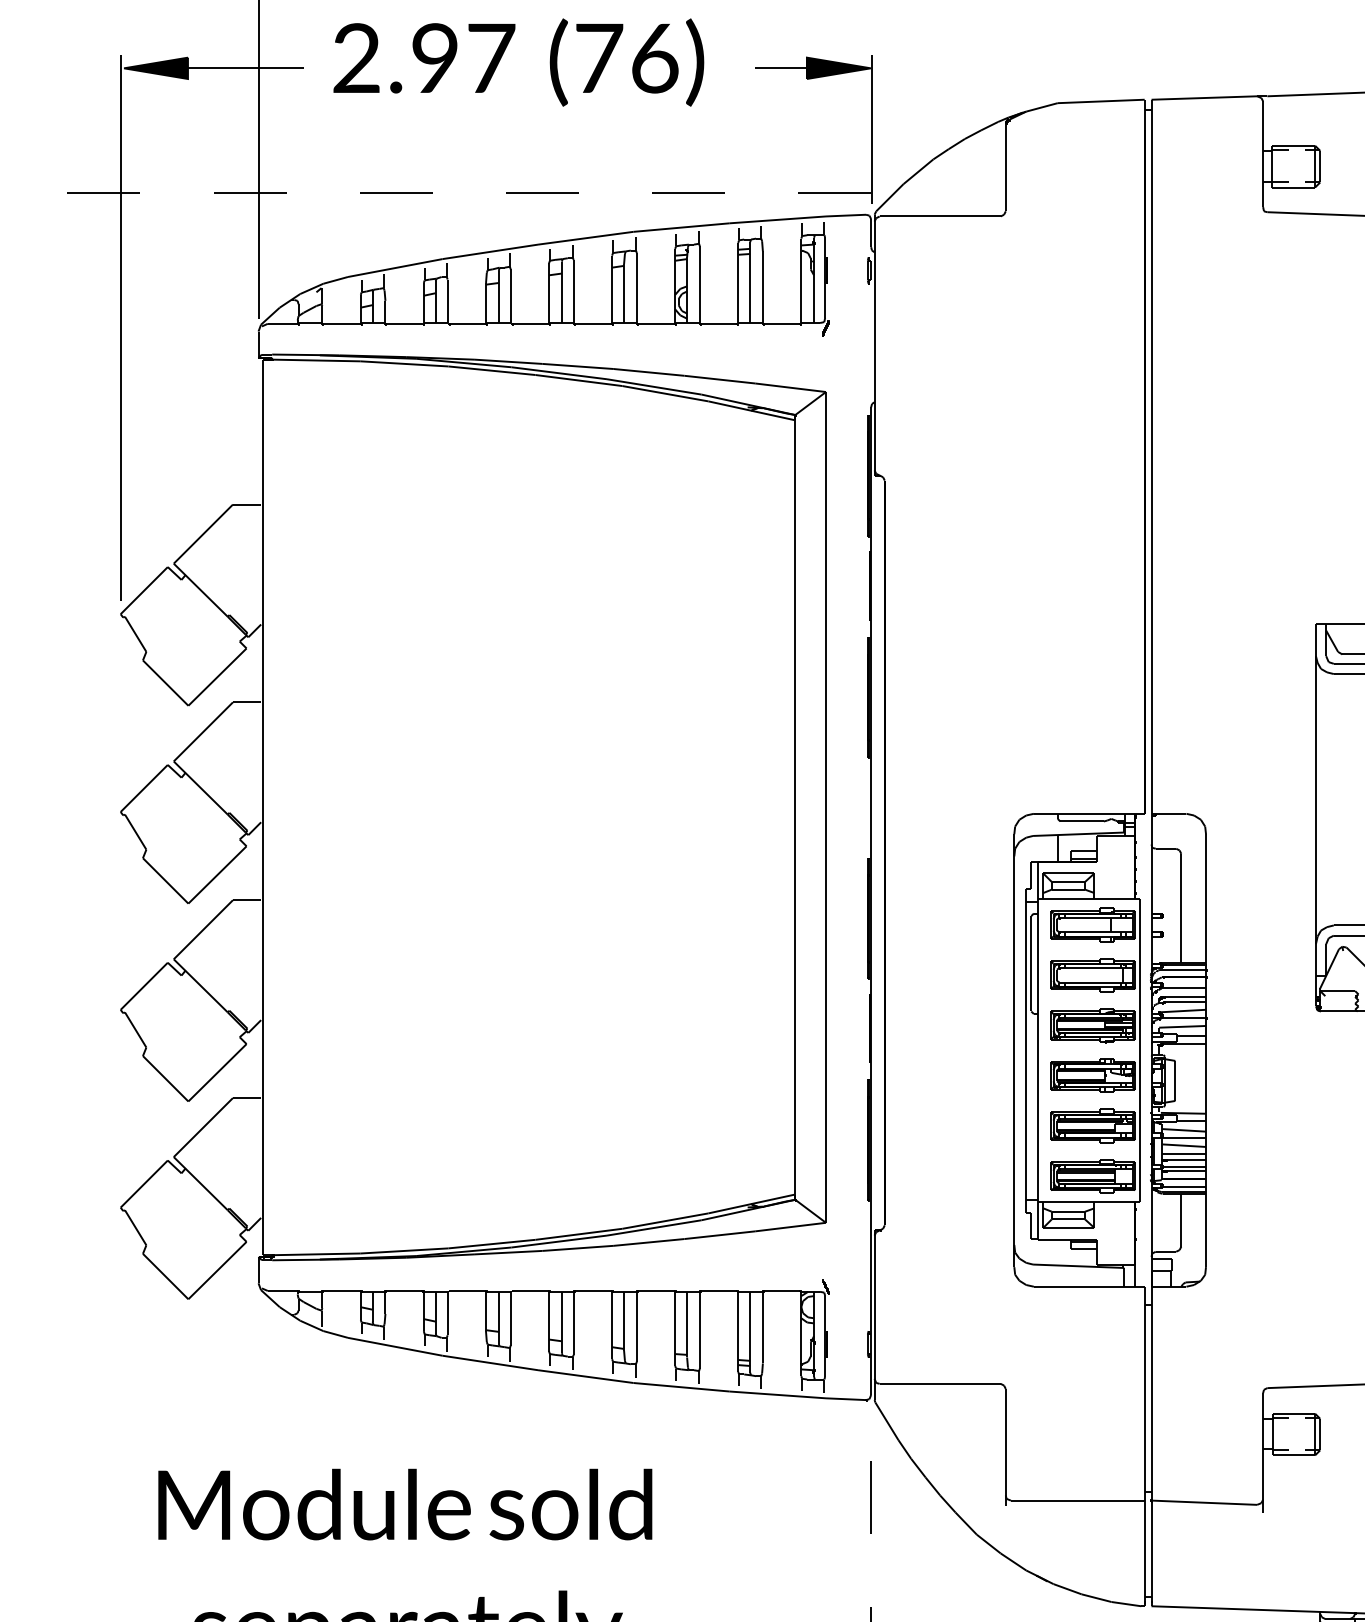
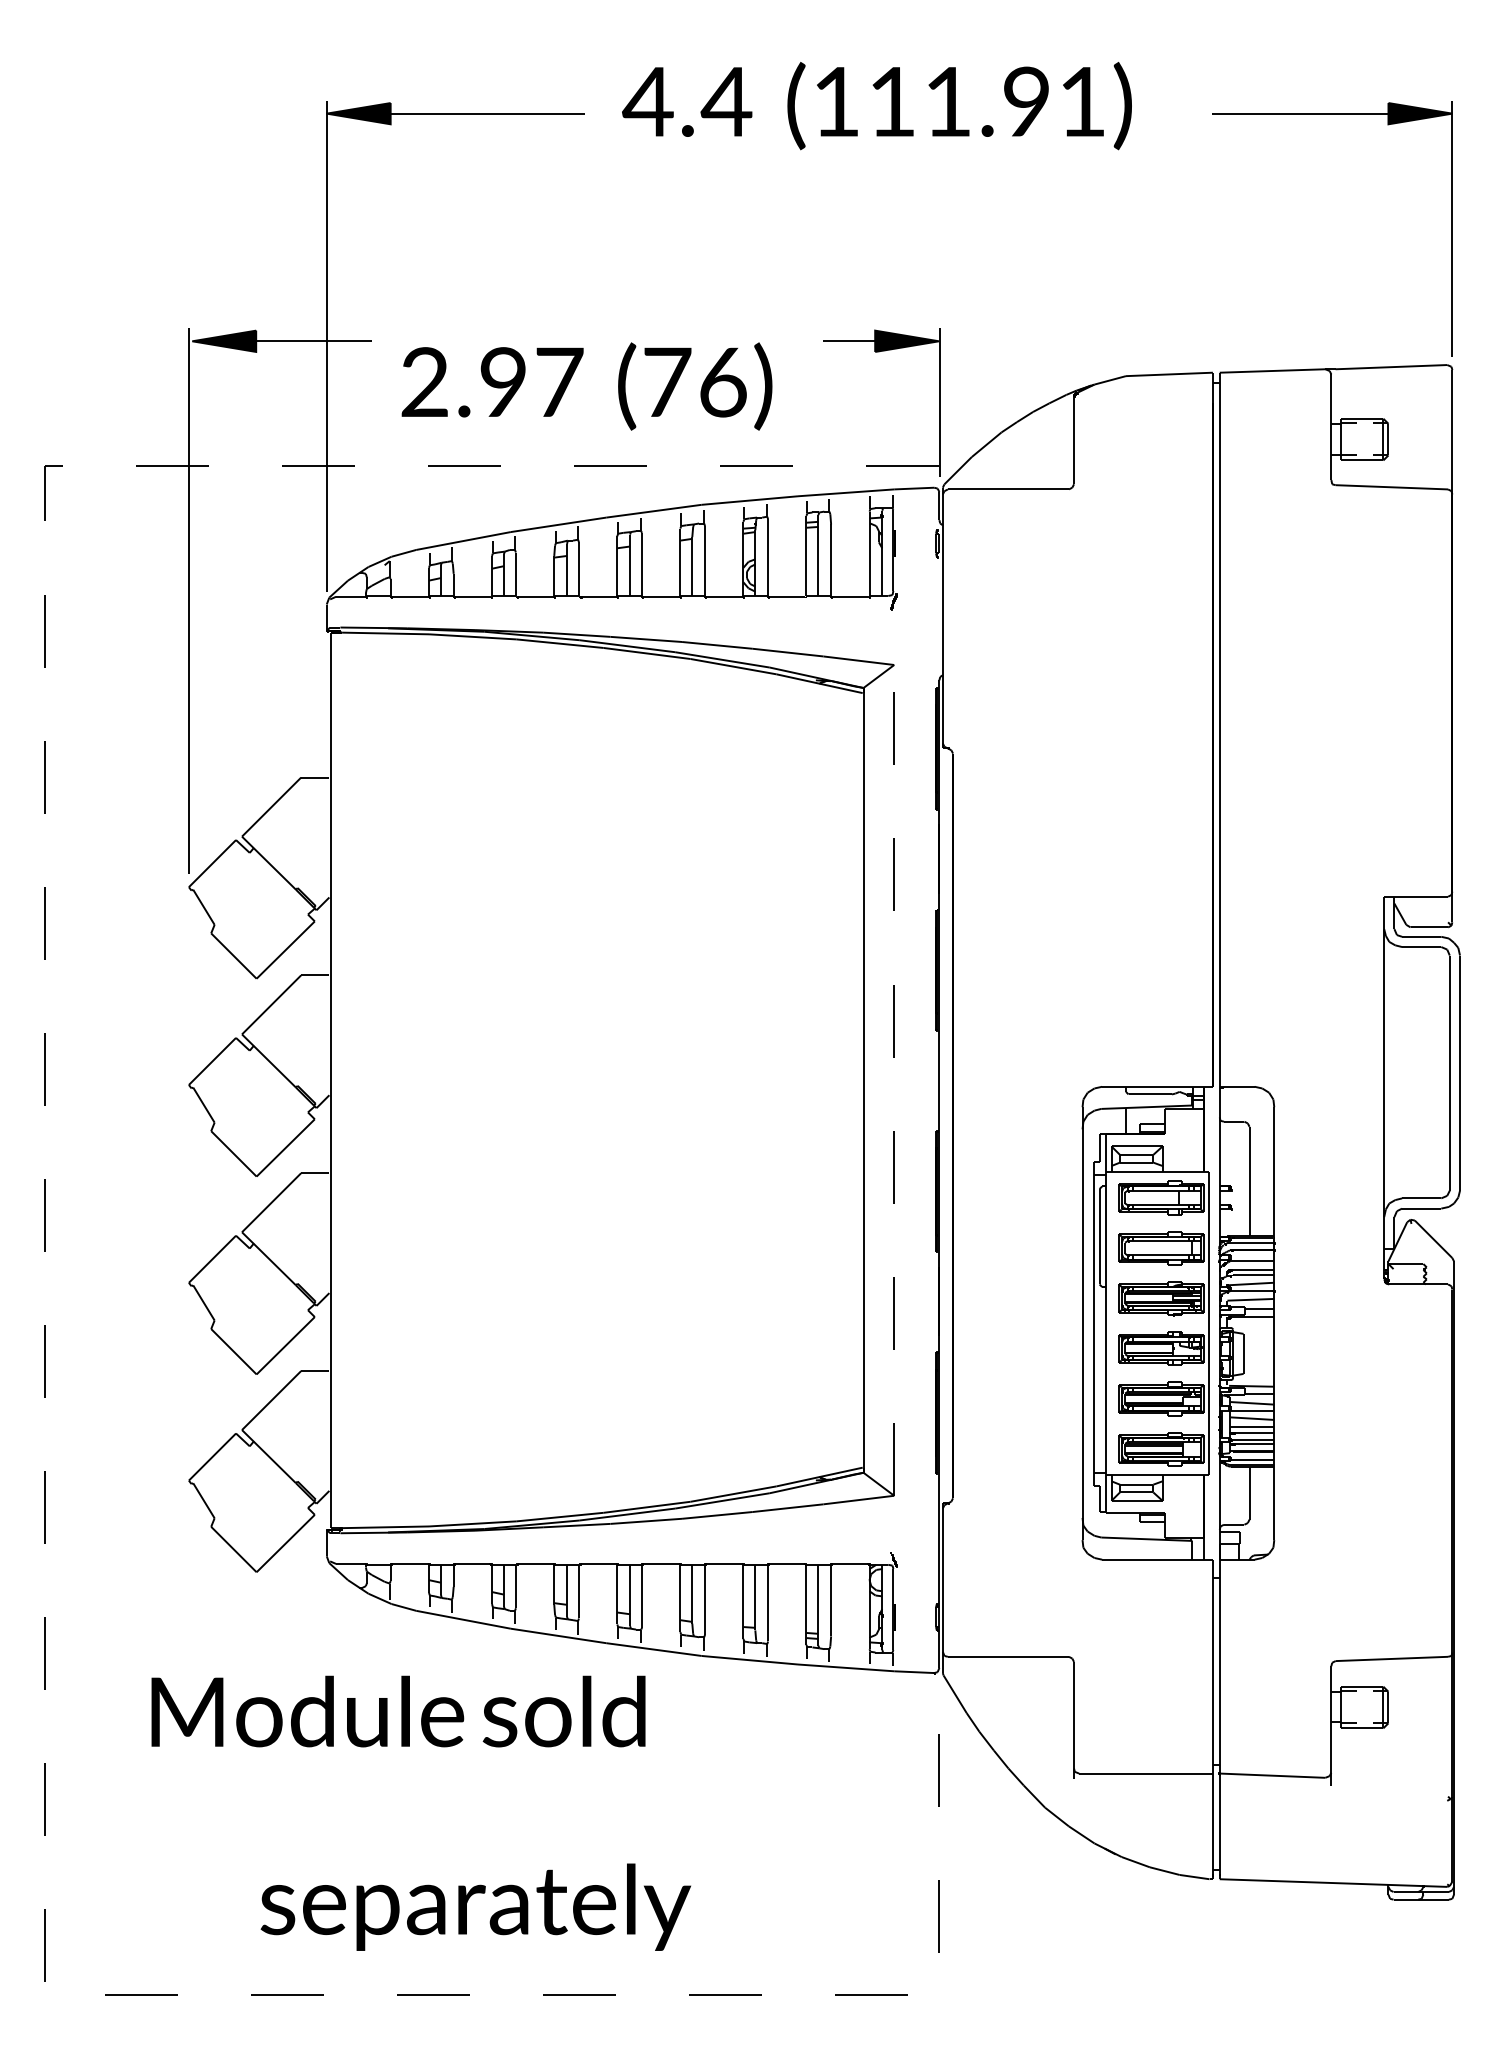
text: (518, 62) -> (586, 386), moved
line: (826, 806) -> (894, 1079), solid -> dashed
text: (405, 1504) -> (398, 1711), moved

